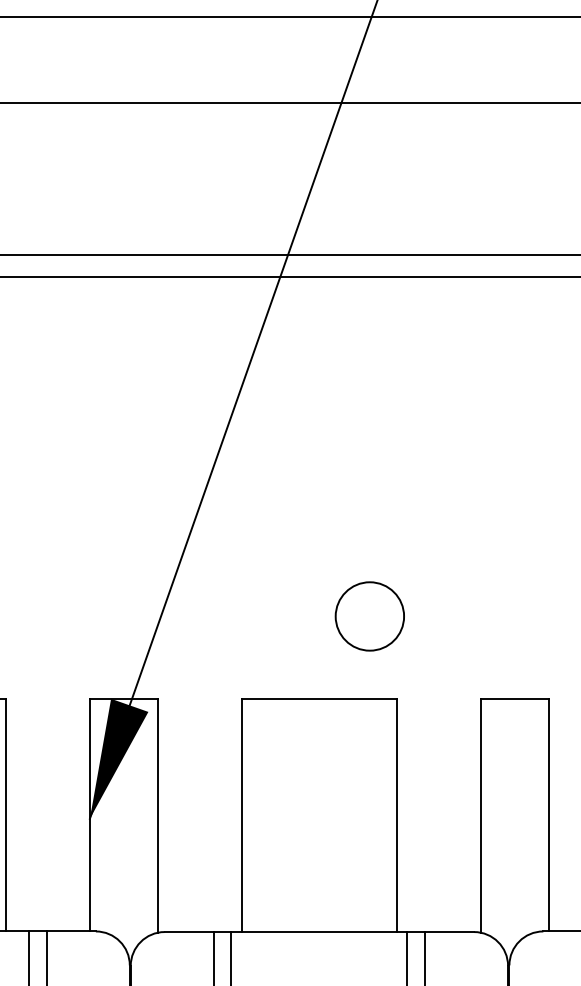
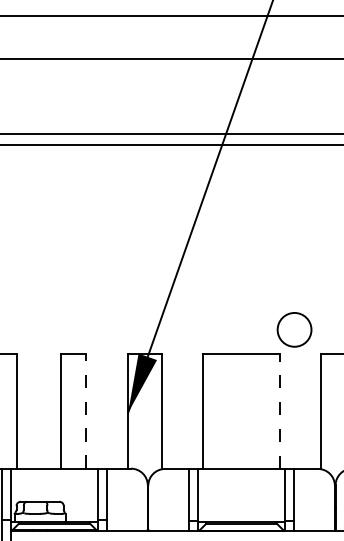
circle: (369, 615) -> (294, 329), moved
line: (5, 813) -> (86, 410), solid -> dashed
line: (396, 815) -> (279, 411), solid -> dashed

